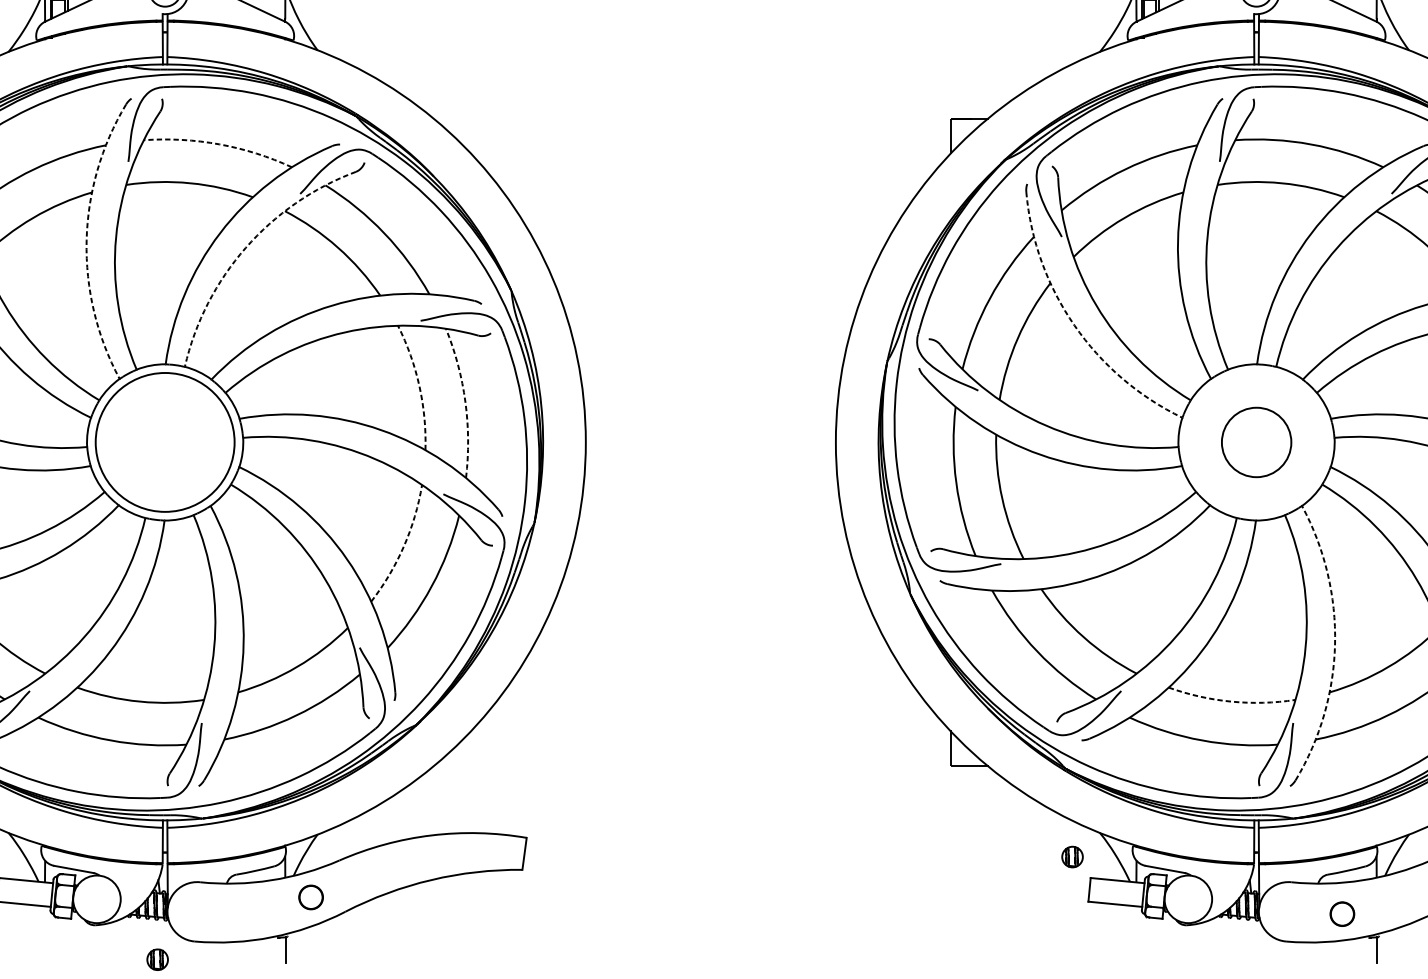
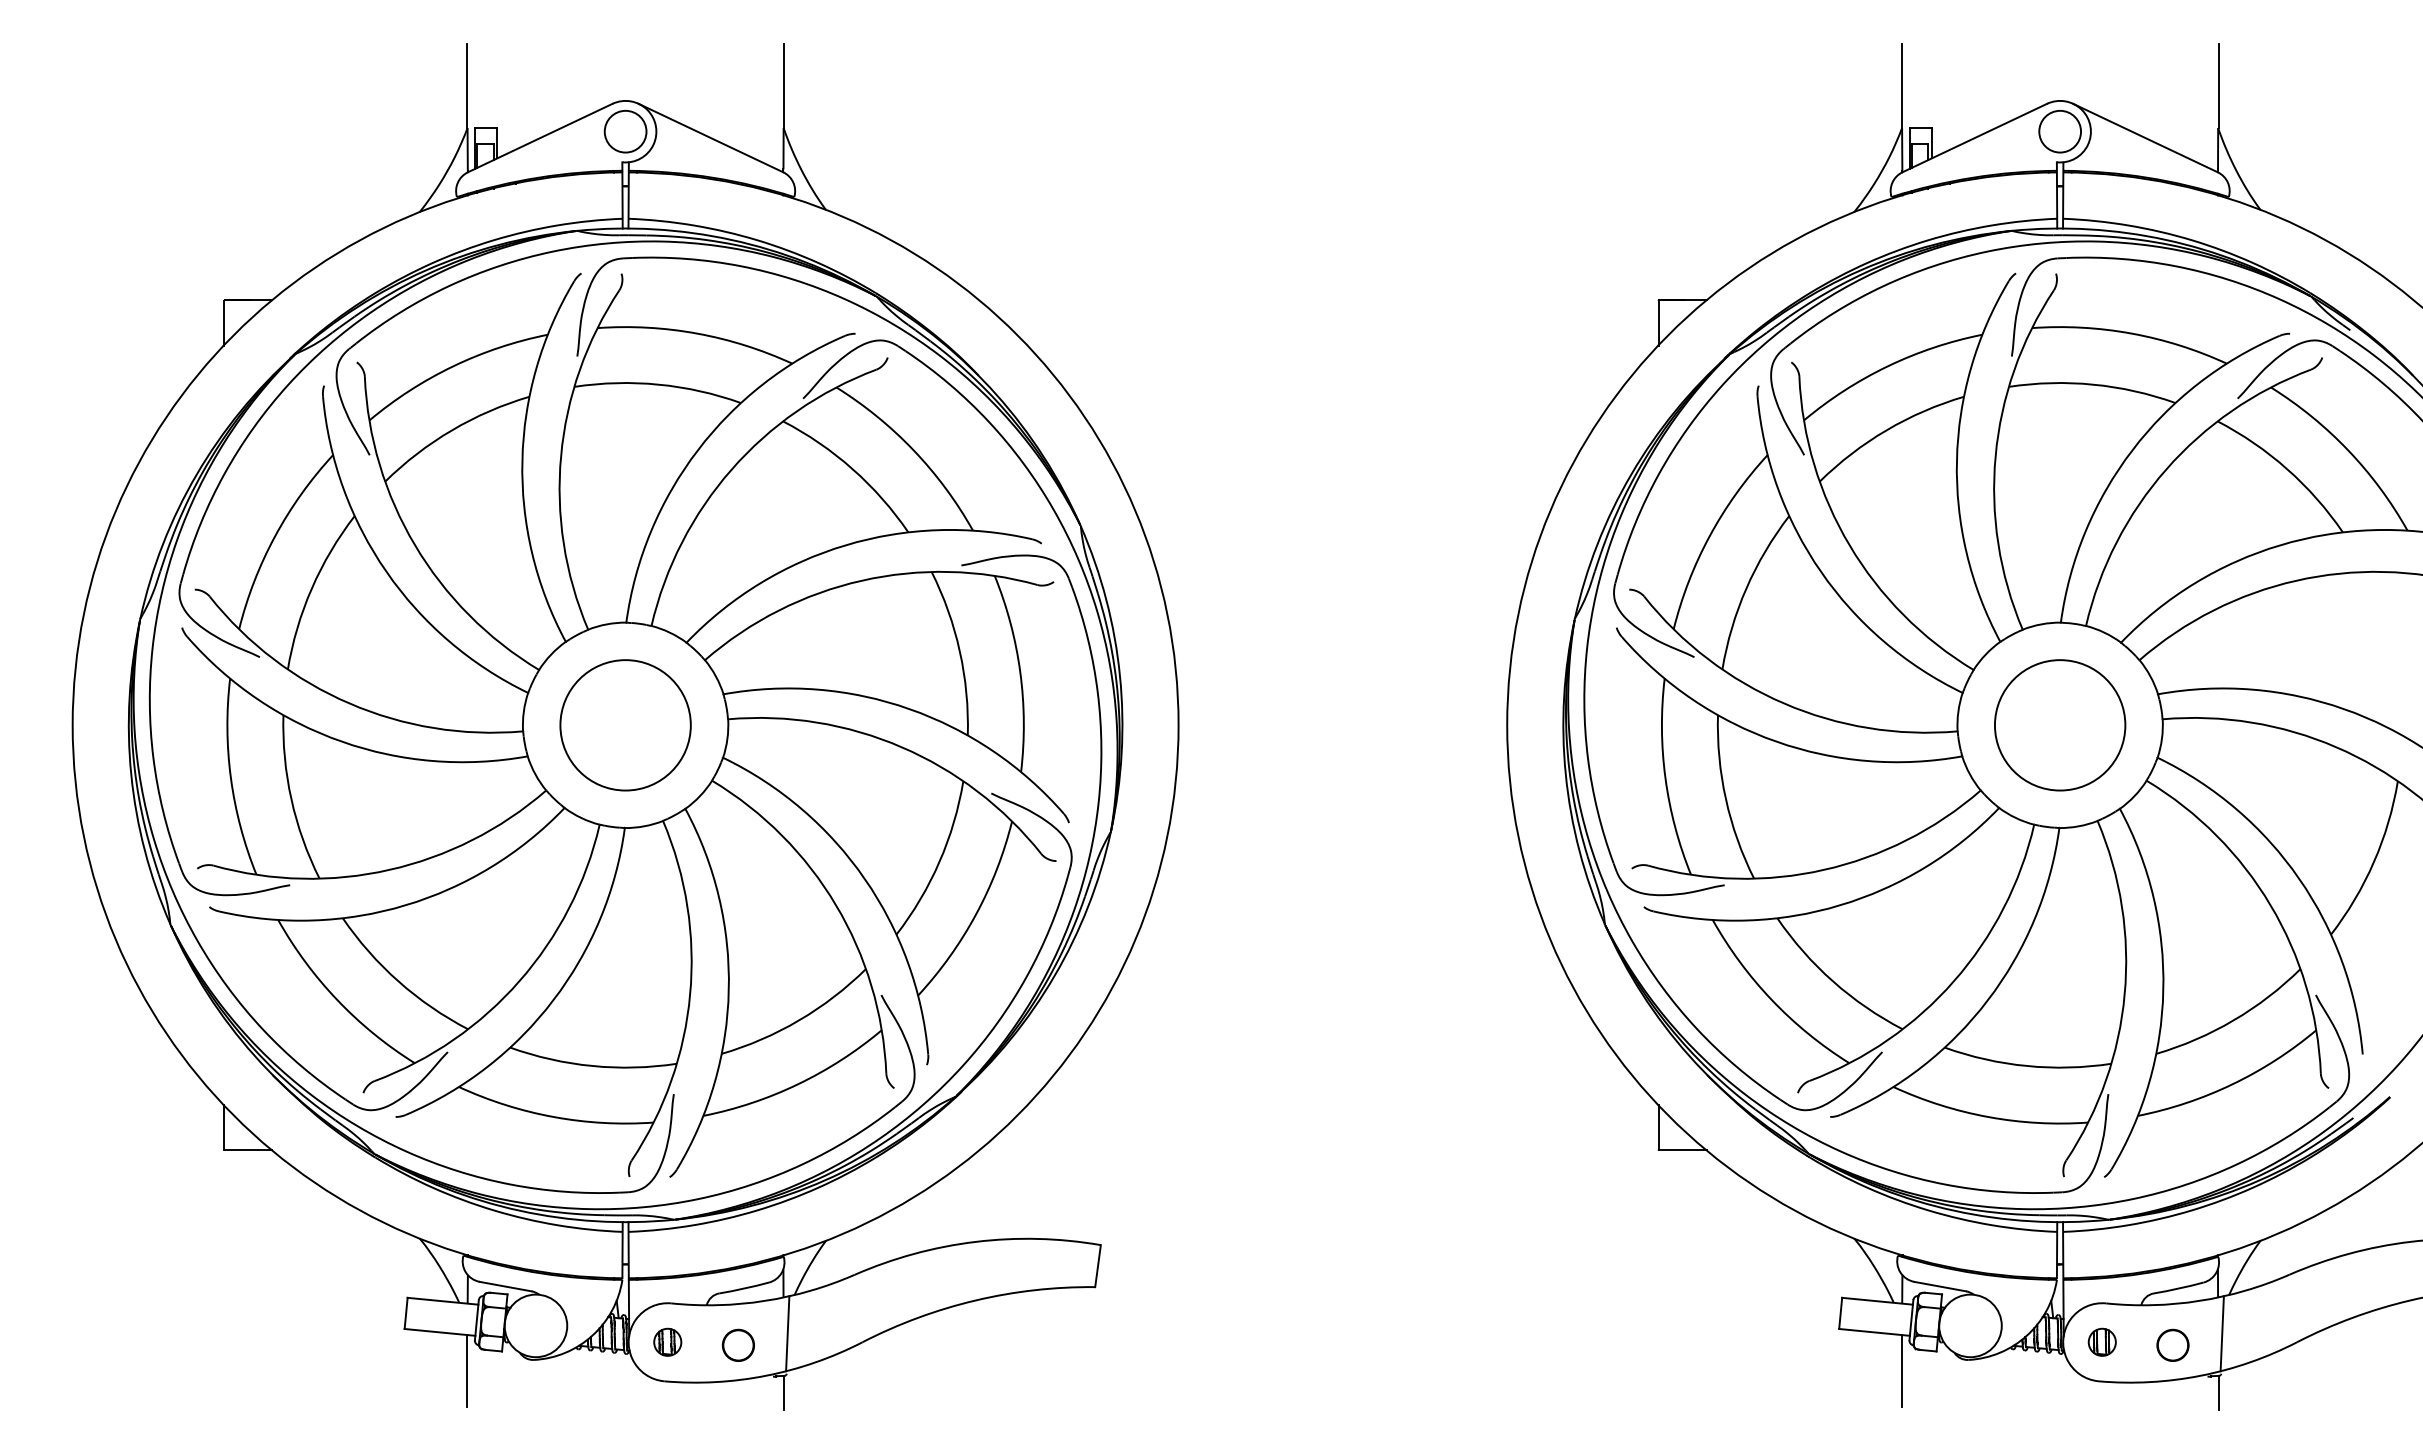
arc: (219, 144) -> (697, 333), dashed -> solid
arc: (86, 240) -> (522, 460), dashed -> solid
arc: (245, 247) -> (731, 469), dashed -> solid
arc: (1074, 325) -> (1820, 571), dashed -> solid
arc: (419, 386) -> (959, 651), dashed -> solid
arc: (465, 402) -> (1020, 672), dashed -> solid
circle: (165, 442) -> (625, 725), size x0.71
circle: (1256, 442) -> (2060, 725), size x1.43
arc: (403, 546) -> (939, 862), dashed -> solid
arc: (1335, 644) -> (2163, 990), dashed -> solid
arc: (1231, 701) -> (2027, 1066), dashed -> solid
part: (1071, 856) -> (2101, 1341), moved
circle: (310, 896) -> (737, 1344), moved
line: (288, 905) -> (787, 1333), added
line: (1379, 905) -> (2221, 1333), added
line: (44, 933) -> (467, 1370), added
line: (1135, 933) -> (1901, 1370), added
part: (157, 959) -> (667, 1341), moved

